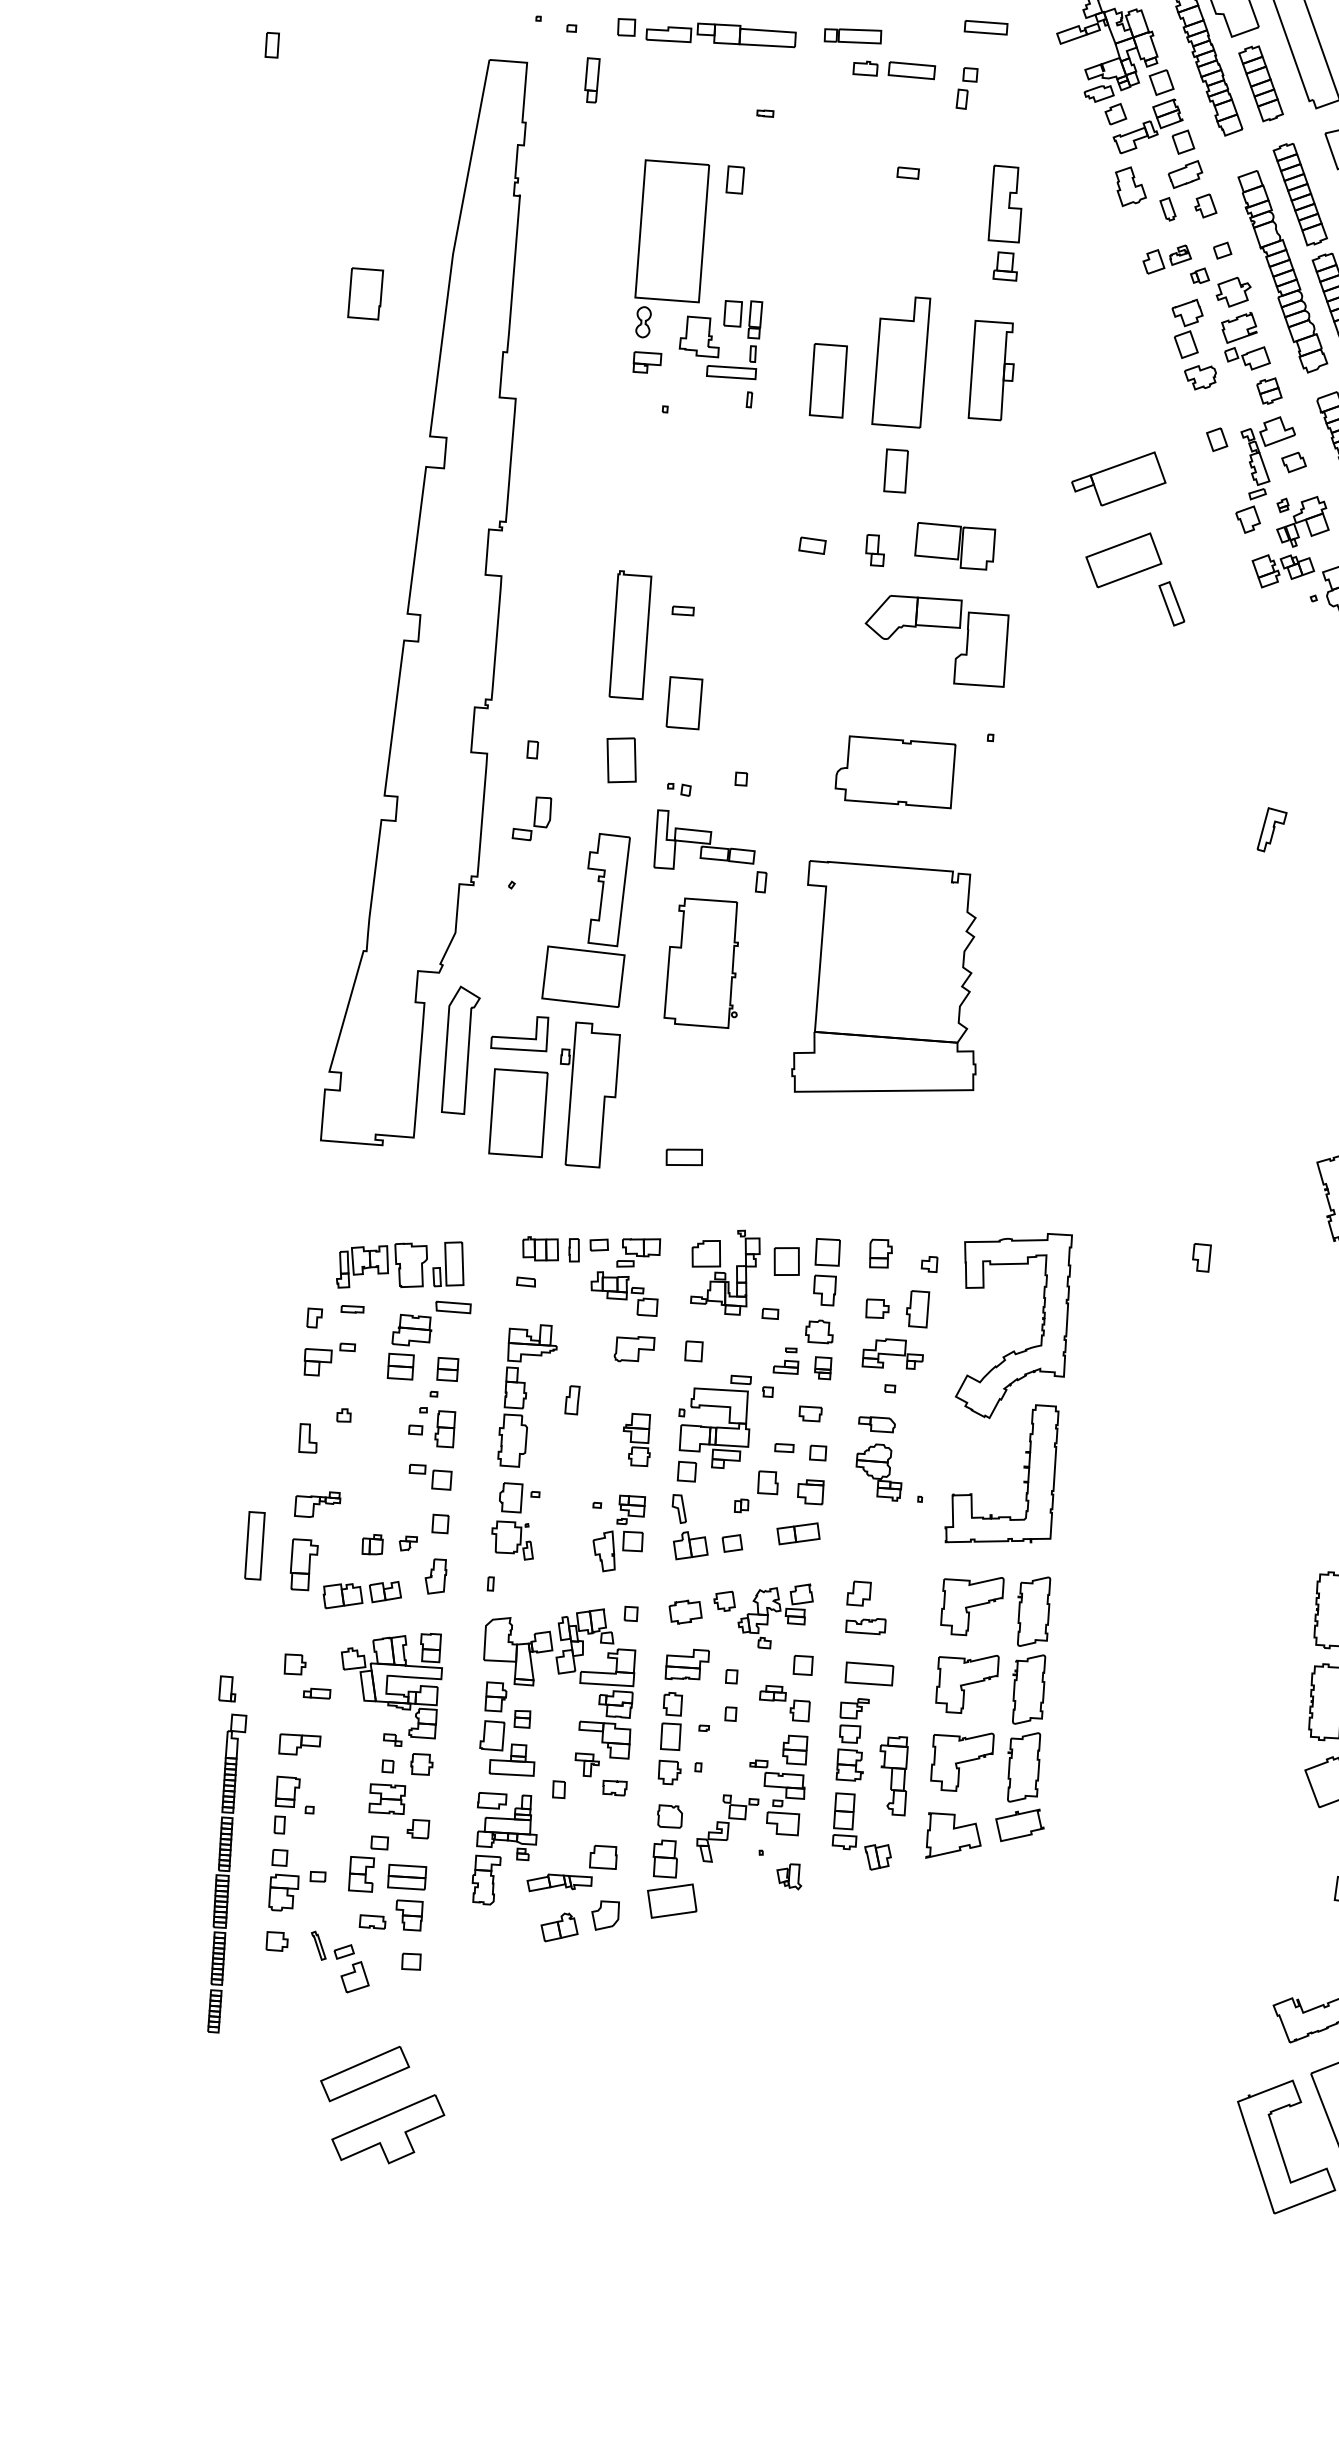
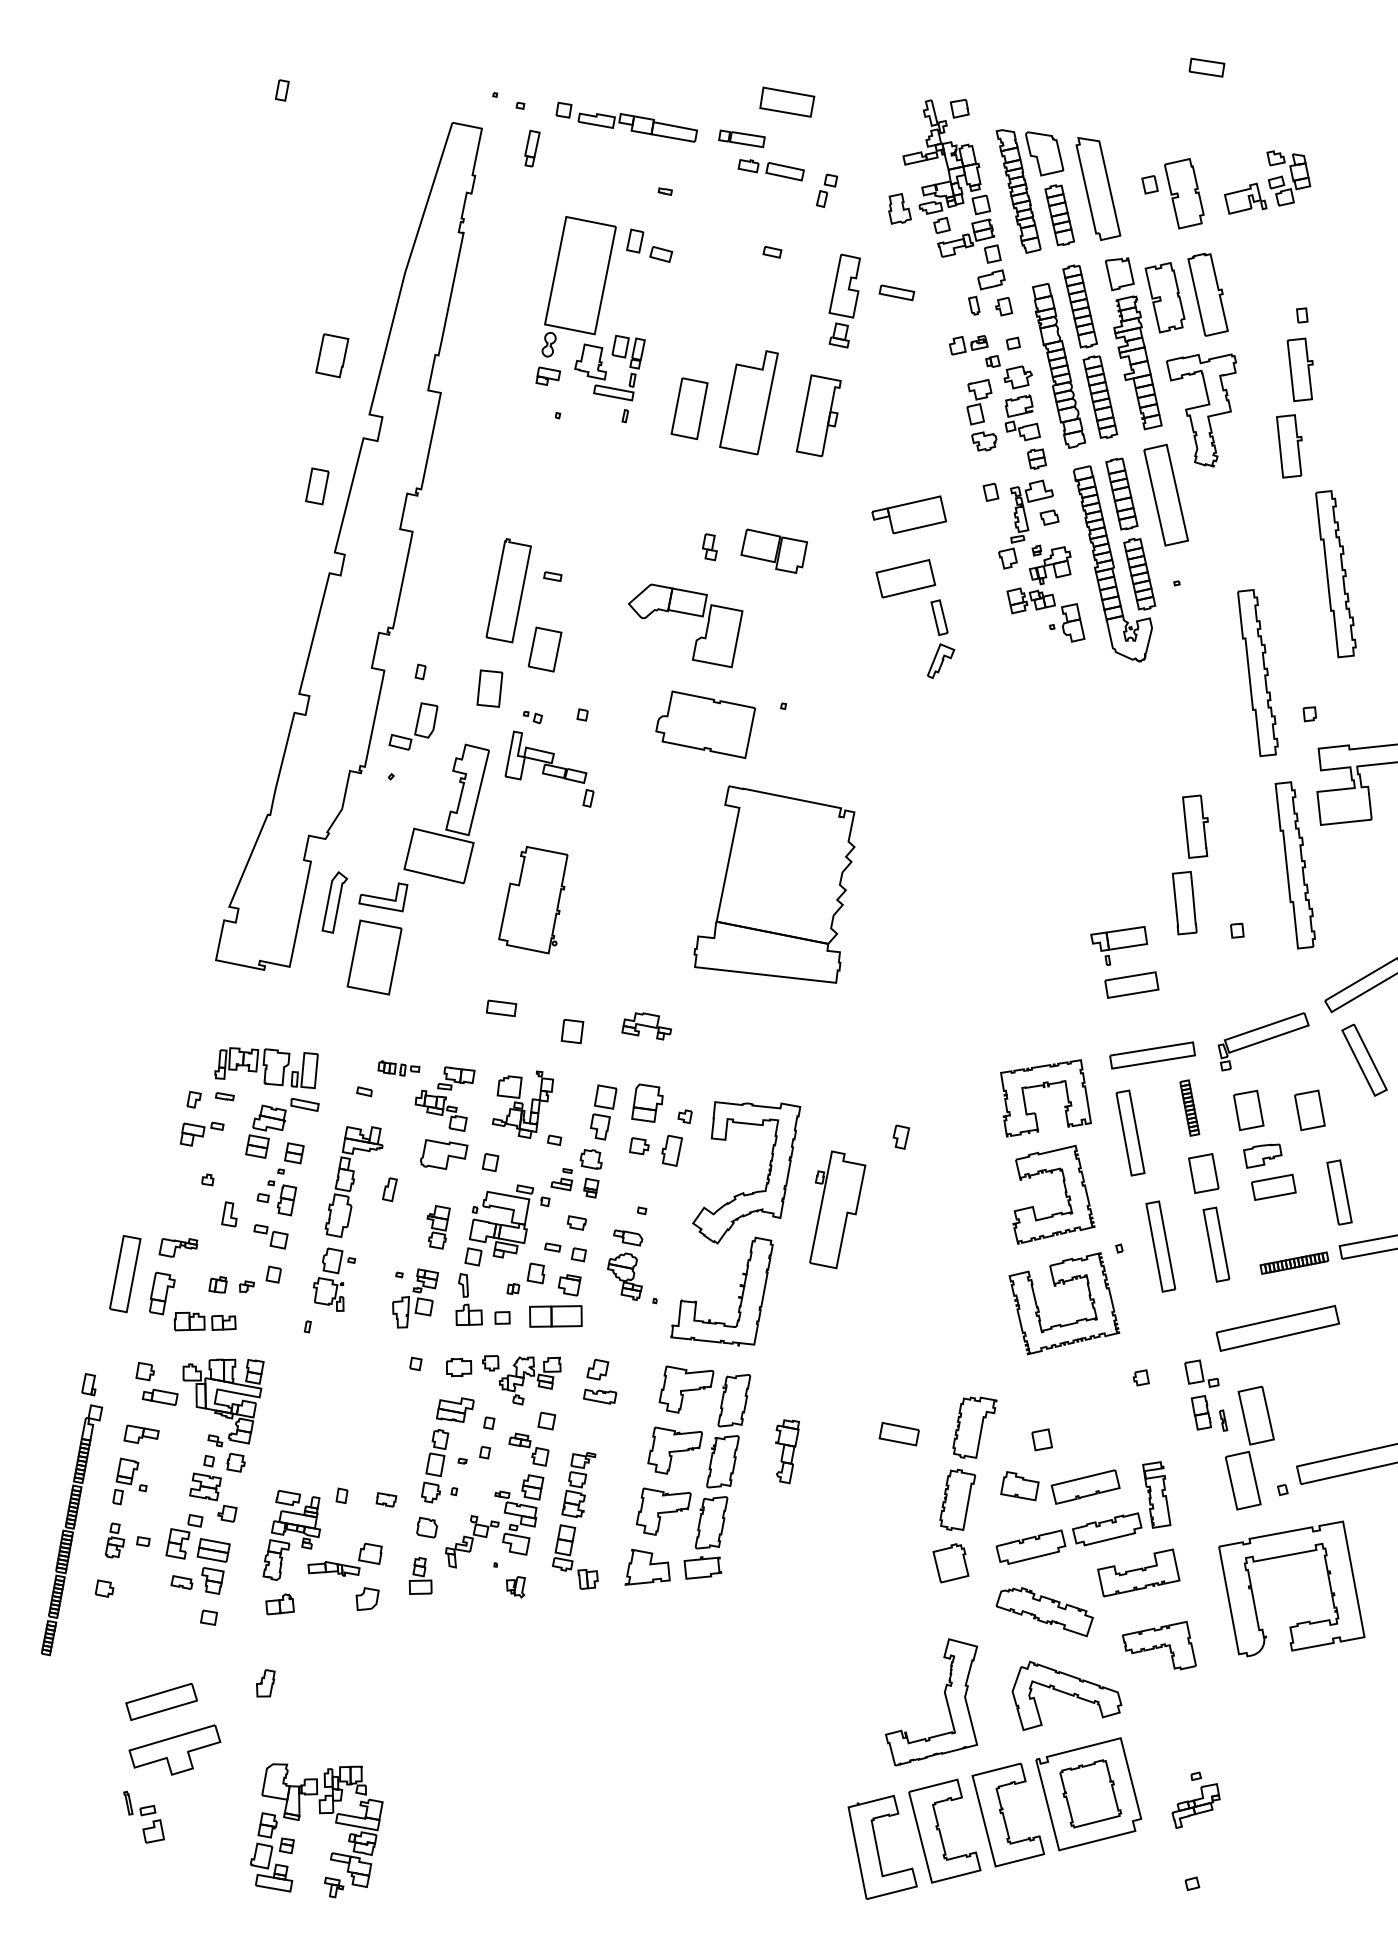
part: (985, 27) -> (896, 292), moved
part: (1130, 185) -> (899, 208), moved
part: (365, 293) -> (332, 355), moved
part: (896, 471) -> (317, 486), moved
part: (812, 545) -> (661, 254), moved
part: (938, 628) -> (685, 614), moved
part: (531, 819) -> (413, 726), size x1.4
part: (1272, 829) -> (941, 661), moved
part: (701, 964) -> (533, 900), moved
part: (881, 976) -> (774, 884), moved
part: (459, 1050) -> (334, 902), size x0.6
part: (591, 1094) -> (837, 1209), moved
part: (564, 1247) -> (398, 1068), size x0.6
part: (879, 1252) -> (646, 1102), size x1.6
part: (786, 1261) -> (572, 1031), moved
part: (634, 1348) -> (443, 1154), size x1.4
part: (891, 1355) -> (646, 1026), moved
part: (306, 1438) -> (229, 1214), moved
part: (798, 1533) -> (555, 1316), size x1.6
part: (254, 1546) -> (124, 1274), size x1.4
part: (436, 1576) -> (265, 1683), moved
part: (868, 1674) -> (898, 1434), moved
part: (558, 1675) -> (319, 1814), moved
part: (316, 1693) -> (159, 1396), size x1.6
part: (897, 1776) -> (787, 1451), moved
part: (668, 1877) -> (420, 1575), size x0.6
part: (281, 1879) -> (114, 1540), size x0.7
part: (558, 1927) -> (279, 1604), moved
part: (339, 1960) -> (143, 1816), moved

